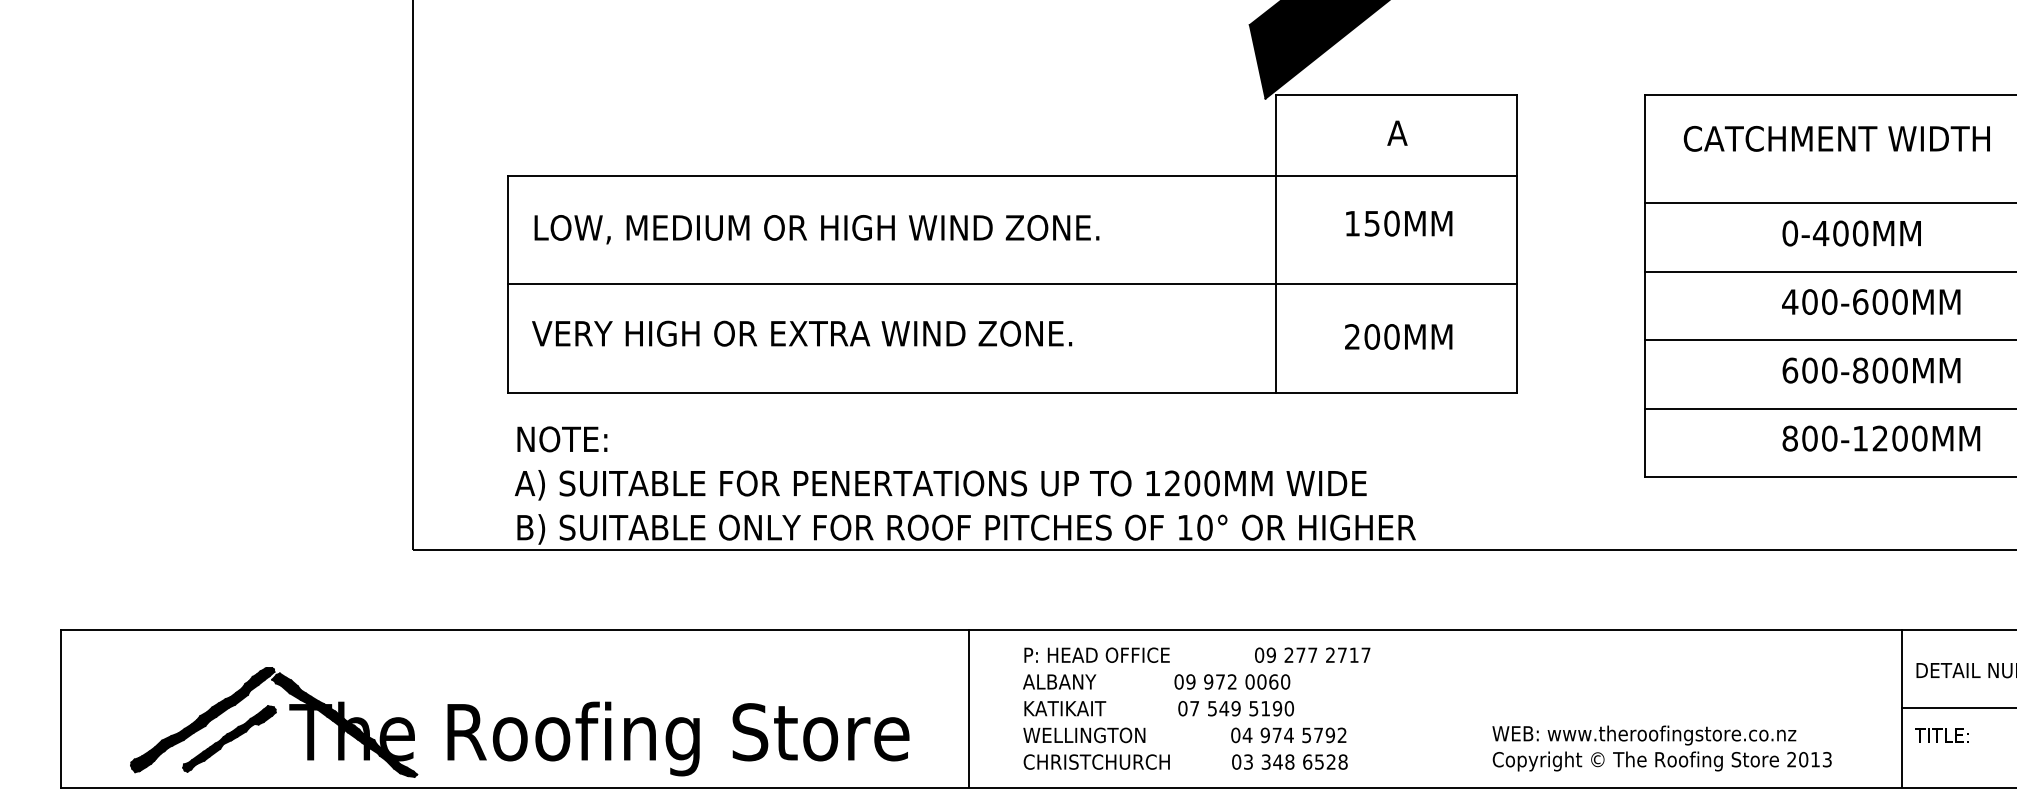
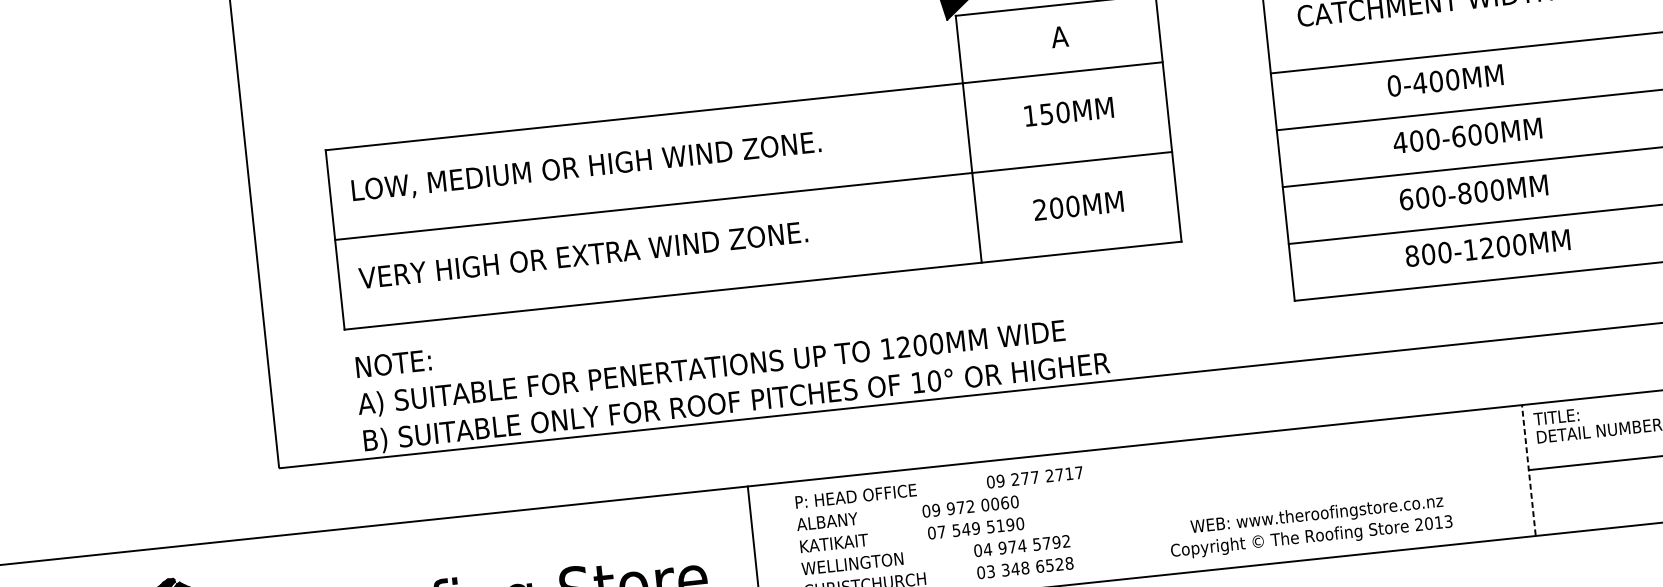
line: (1902, 707) -> (1528, 469), solid -> dashed
text: (1941, 735) -> (1556, 417), moved
text: (1661, 761) -> (1311, 537), moved

